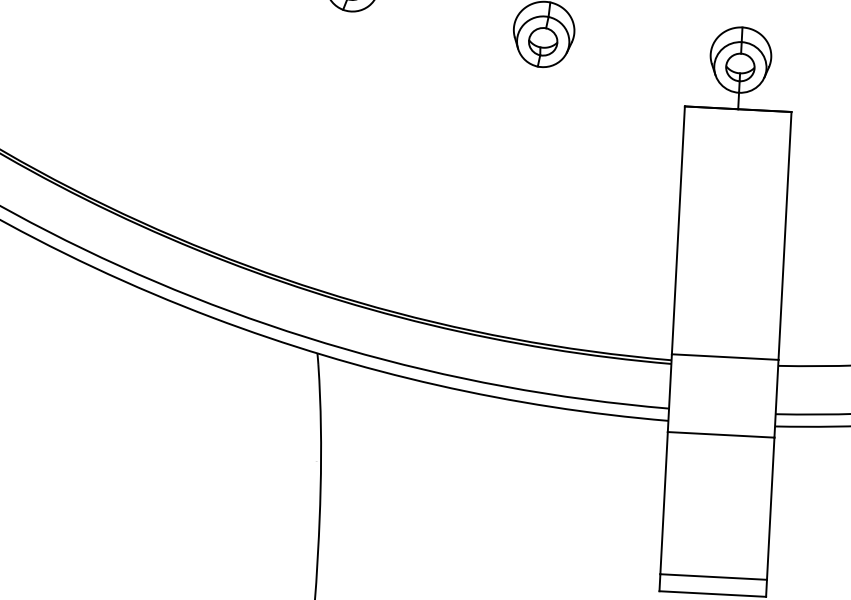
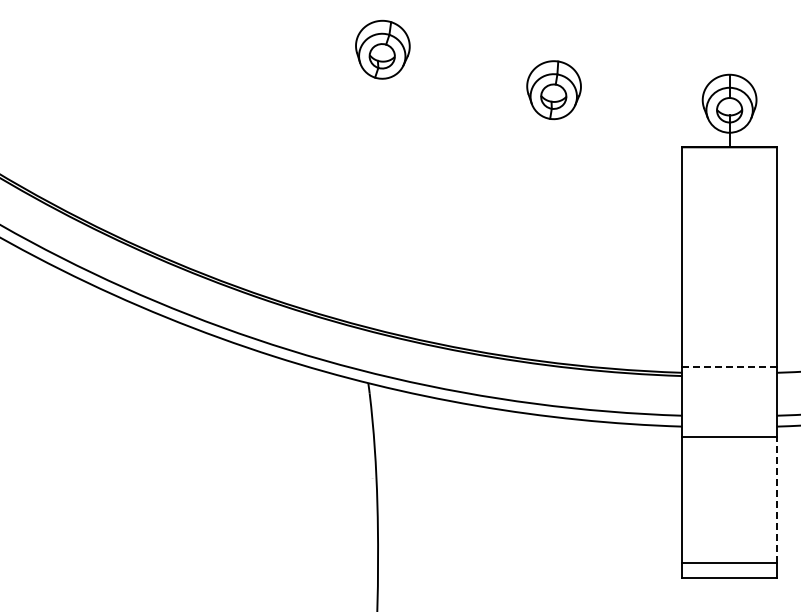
line: (725, 357) -> (729, 367), solid -> dashed
line: (770, 508) -> (776, 499), solid -> dashed

